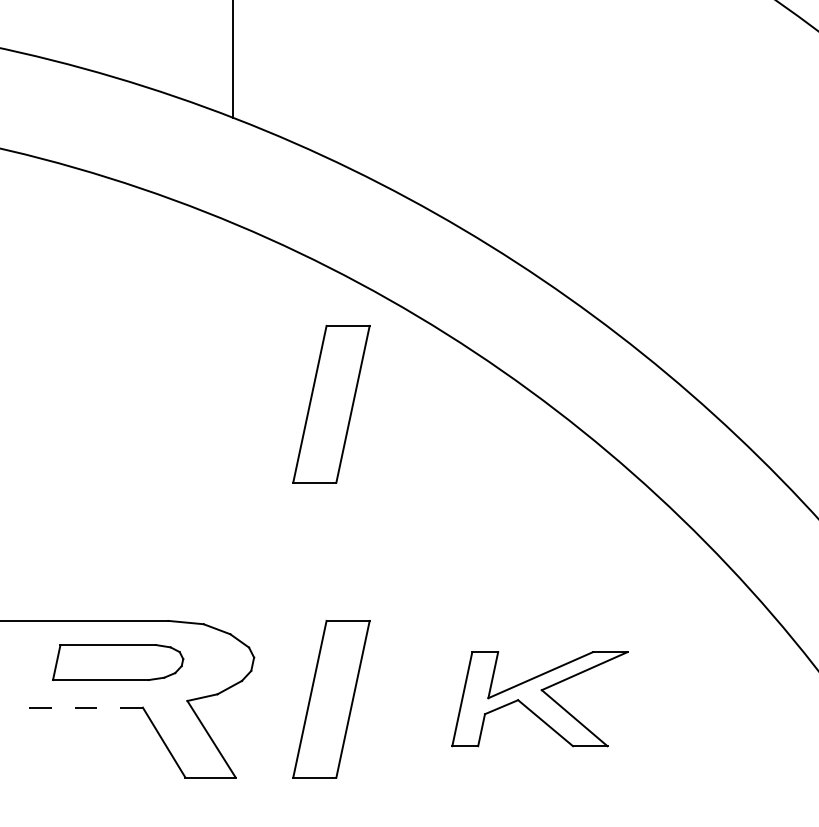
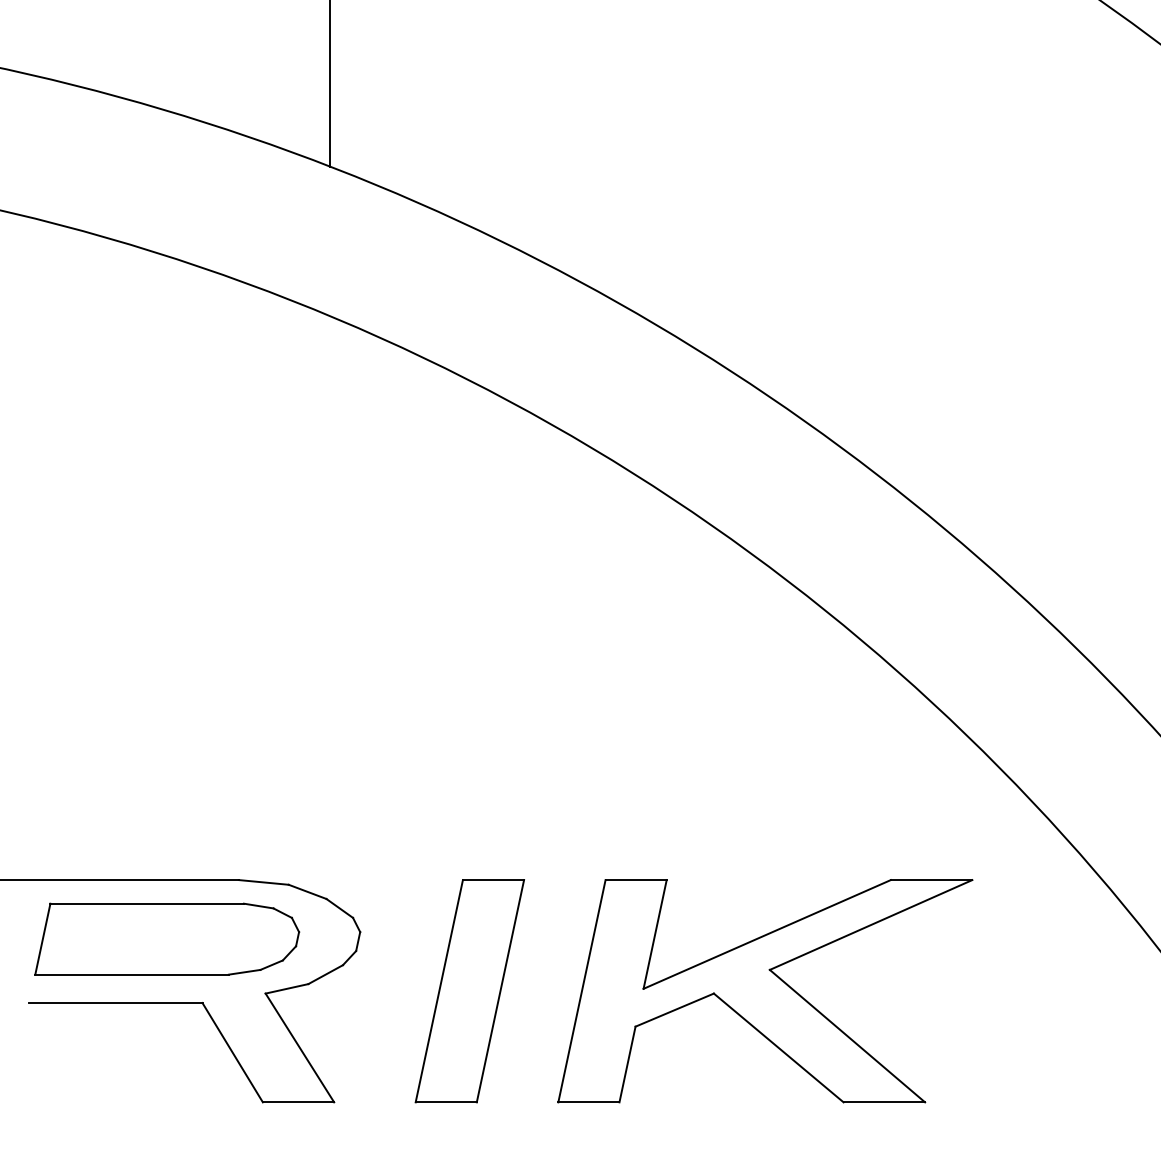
part: (331, 404) -> (469, 573), removed
part: (118, 662) -> (167, 939), size x1.43
part: (539, 698) -> (764, 990), size x1.67
line: (81, 707) -> (115, 1002), dashed -> solid

